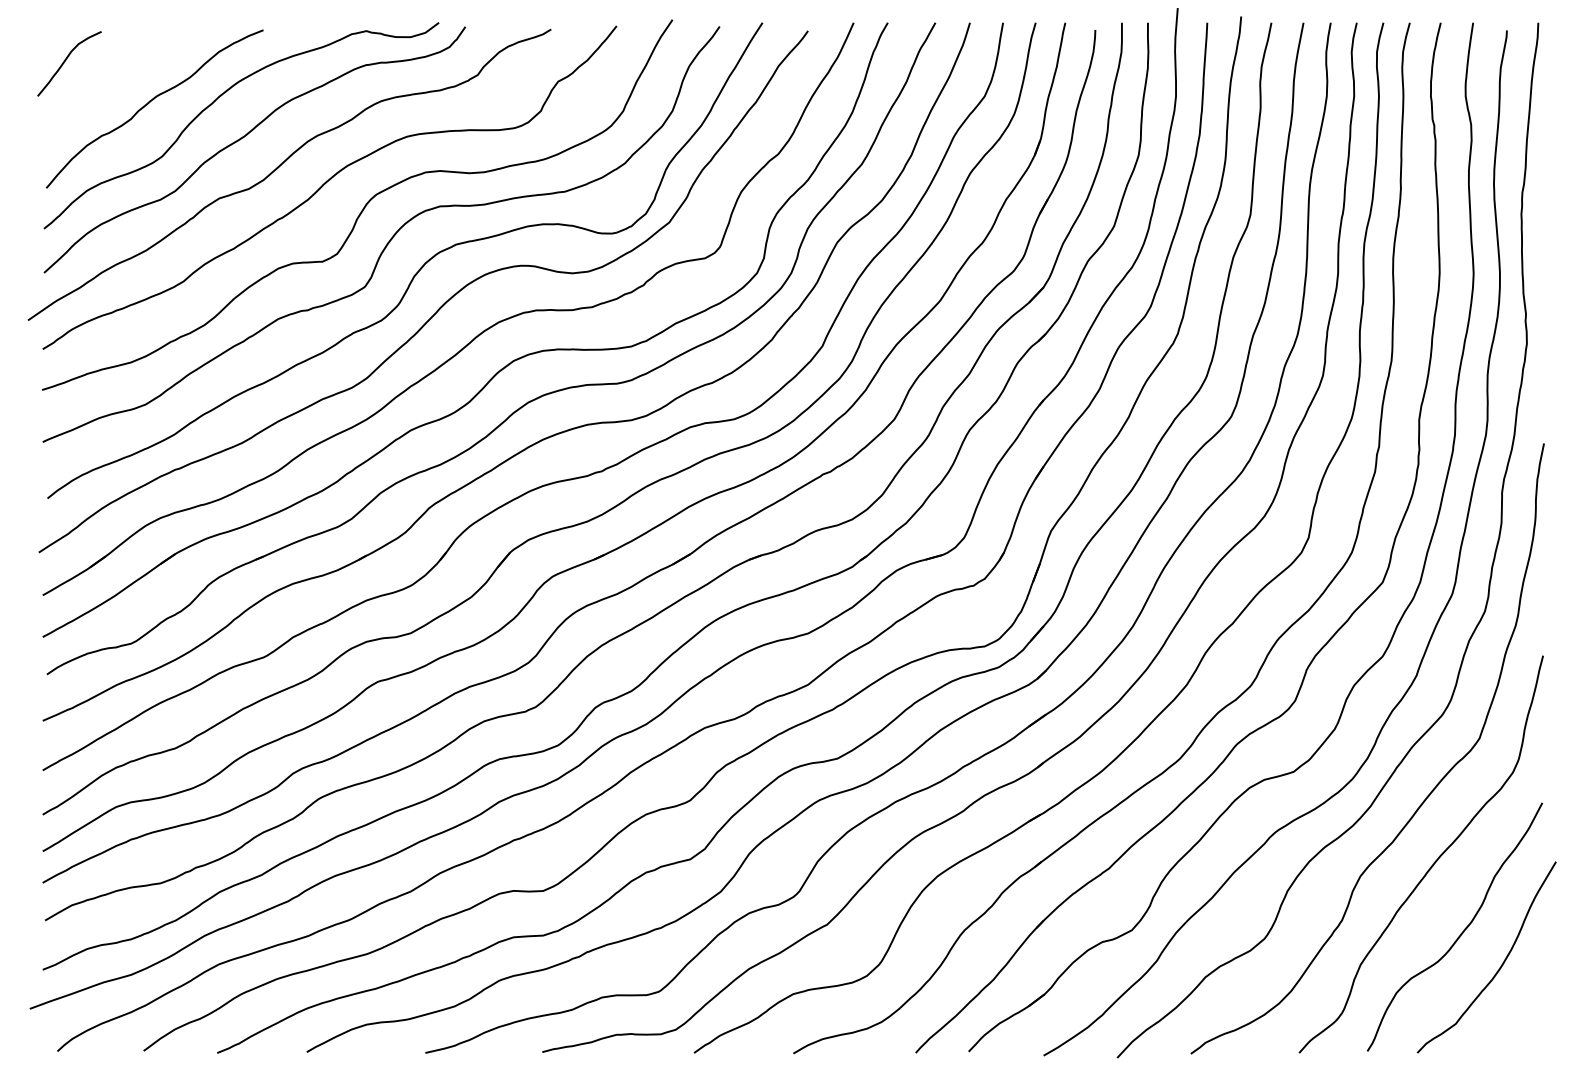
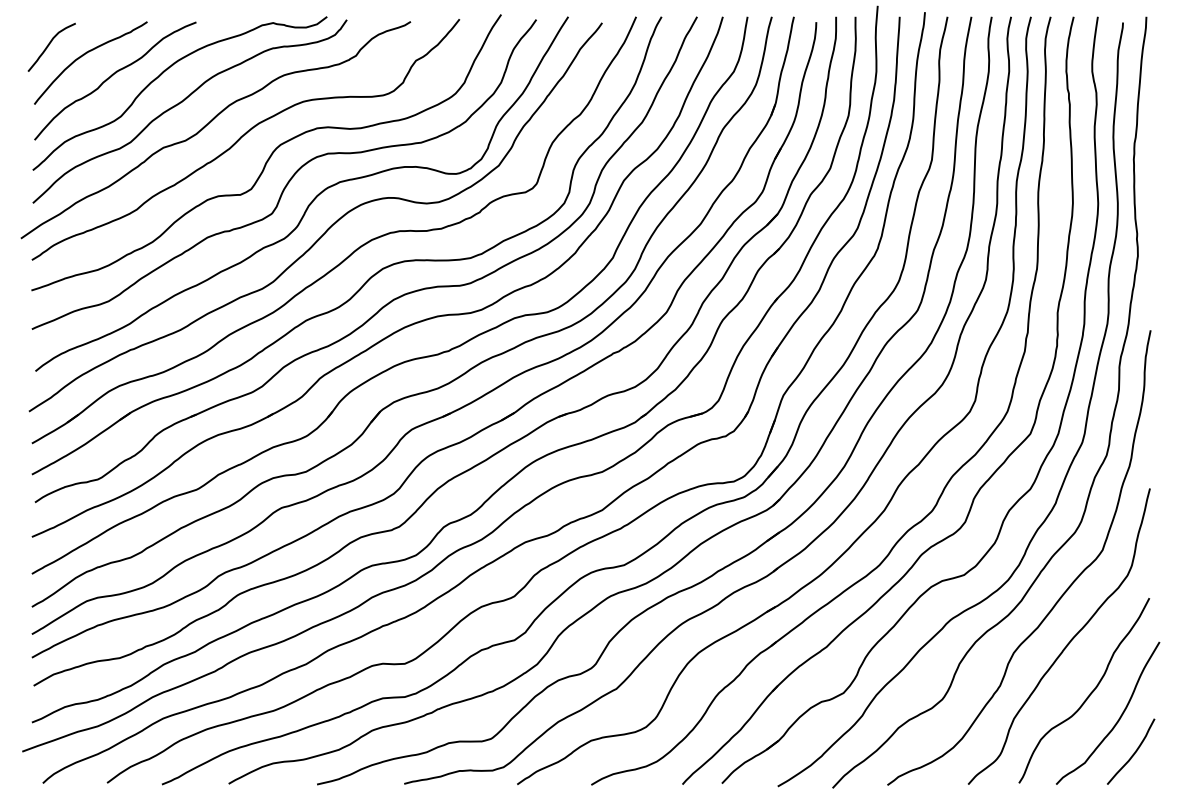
curve: (114, 73) -> (85, 54), added
curve: (1521, 1010) -> (1133, 752), added

